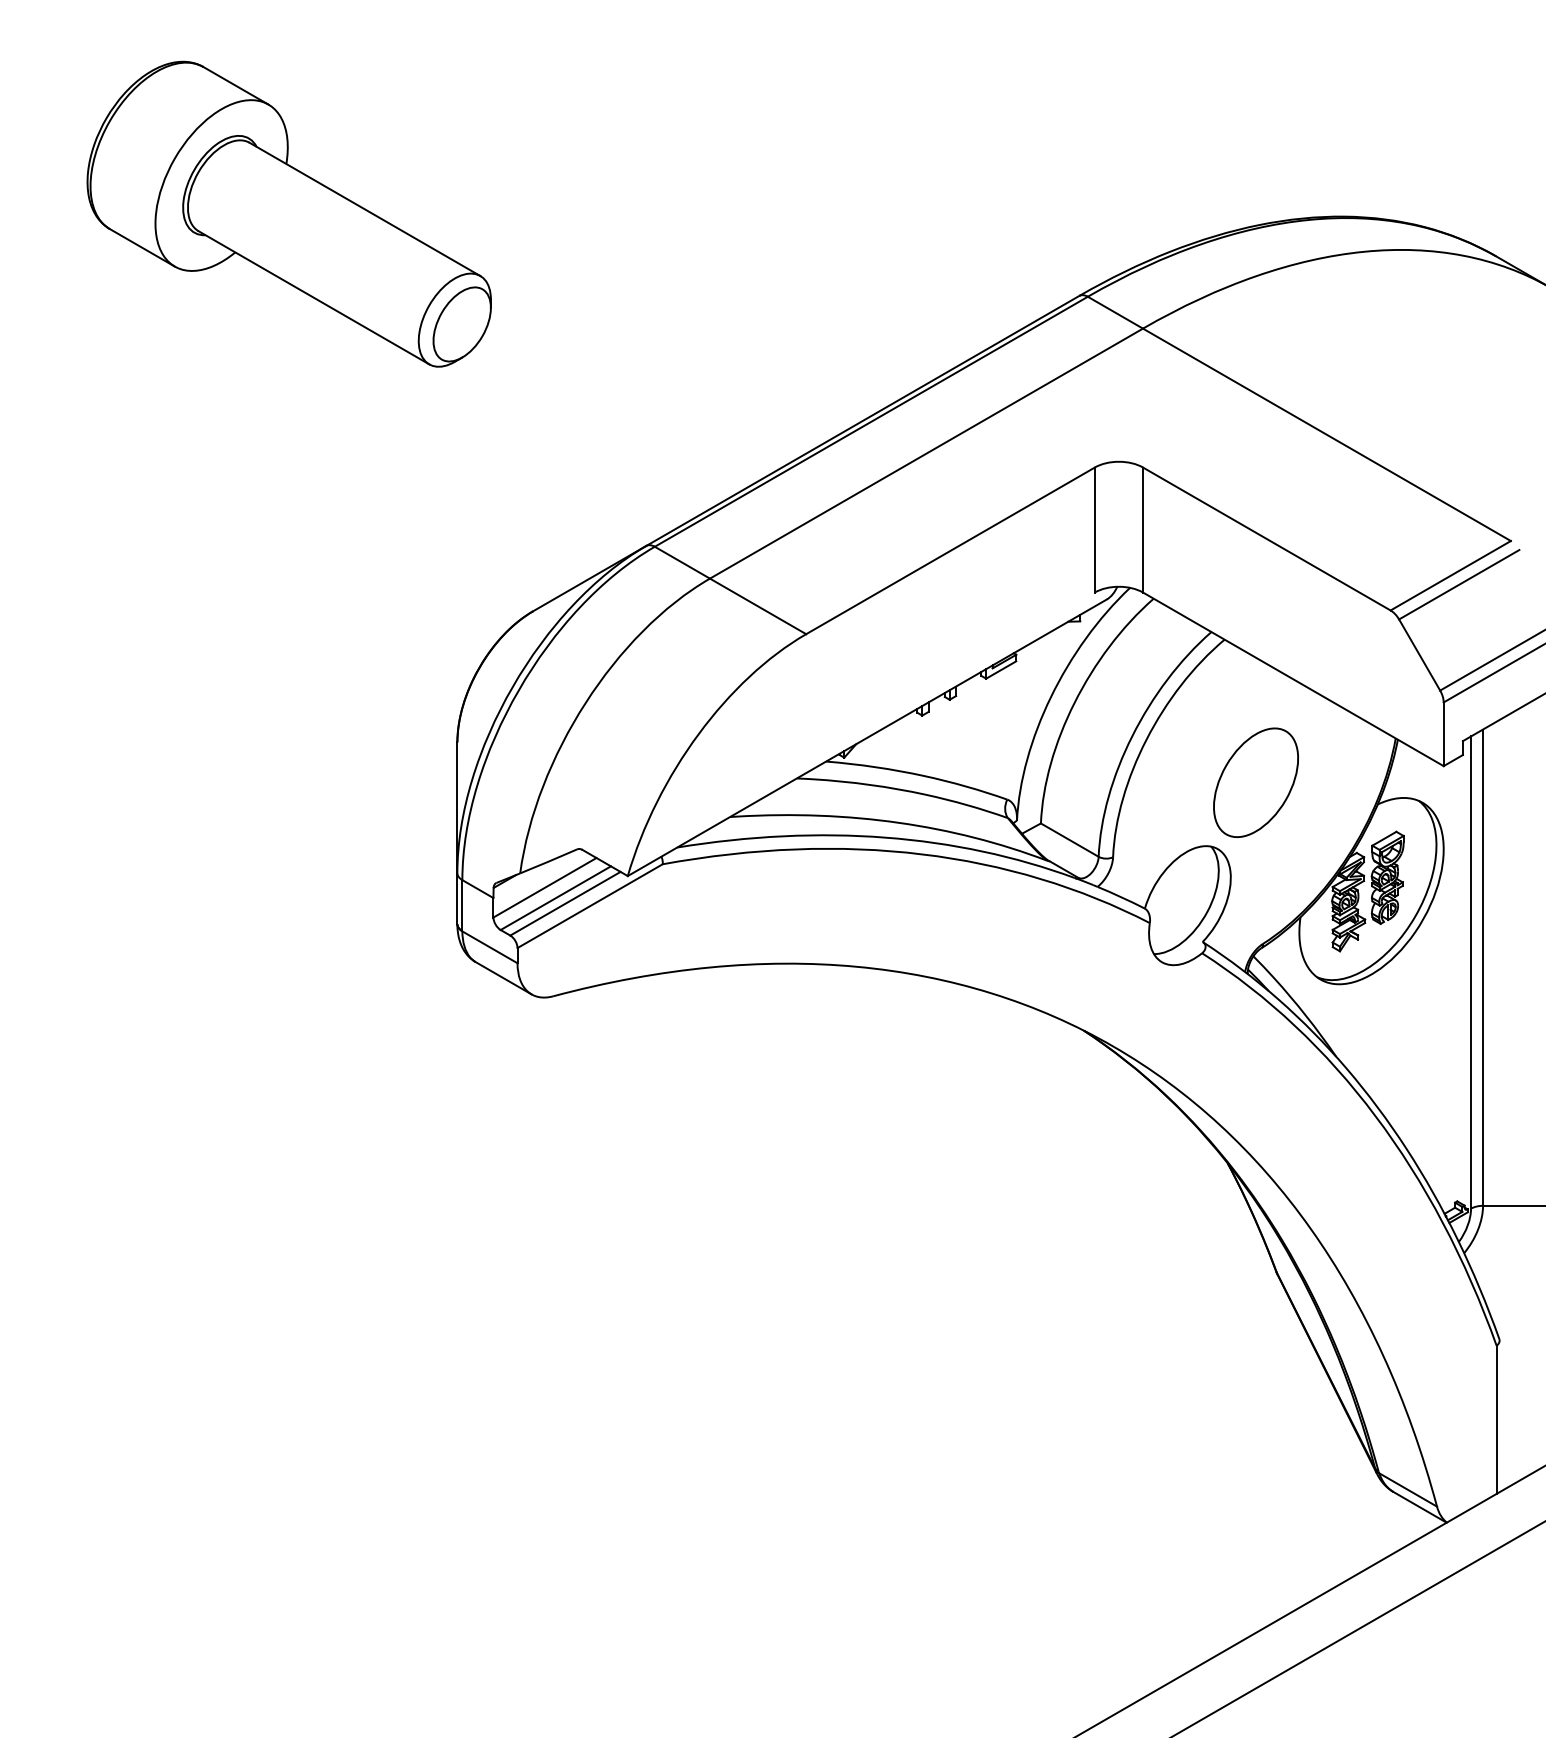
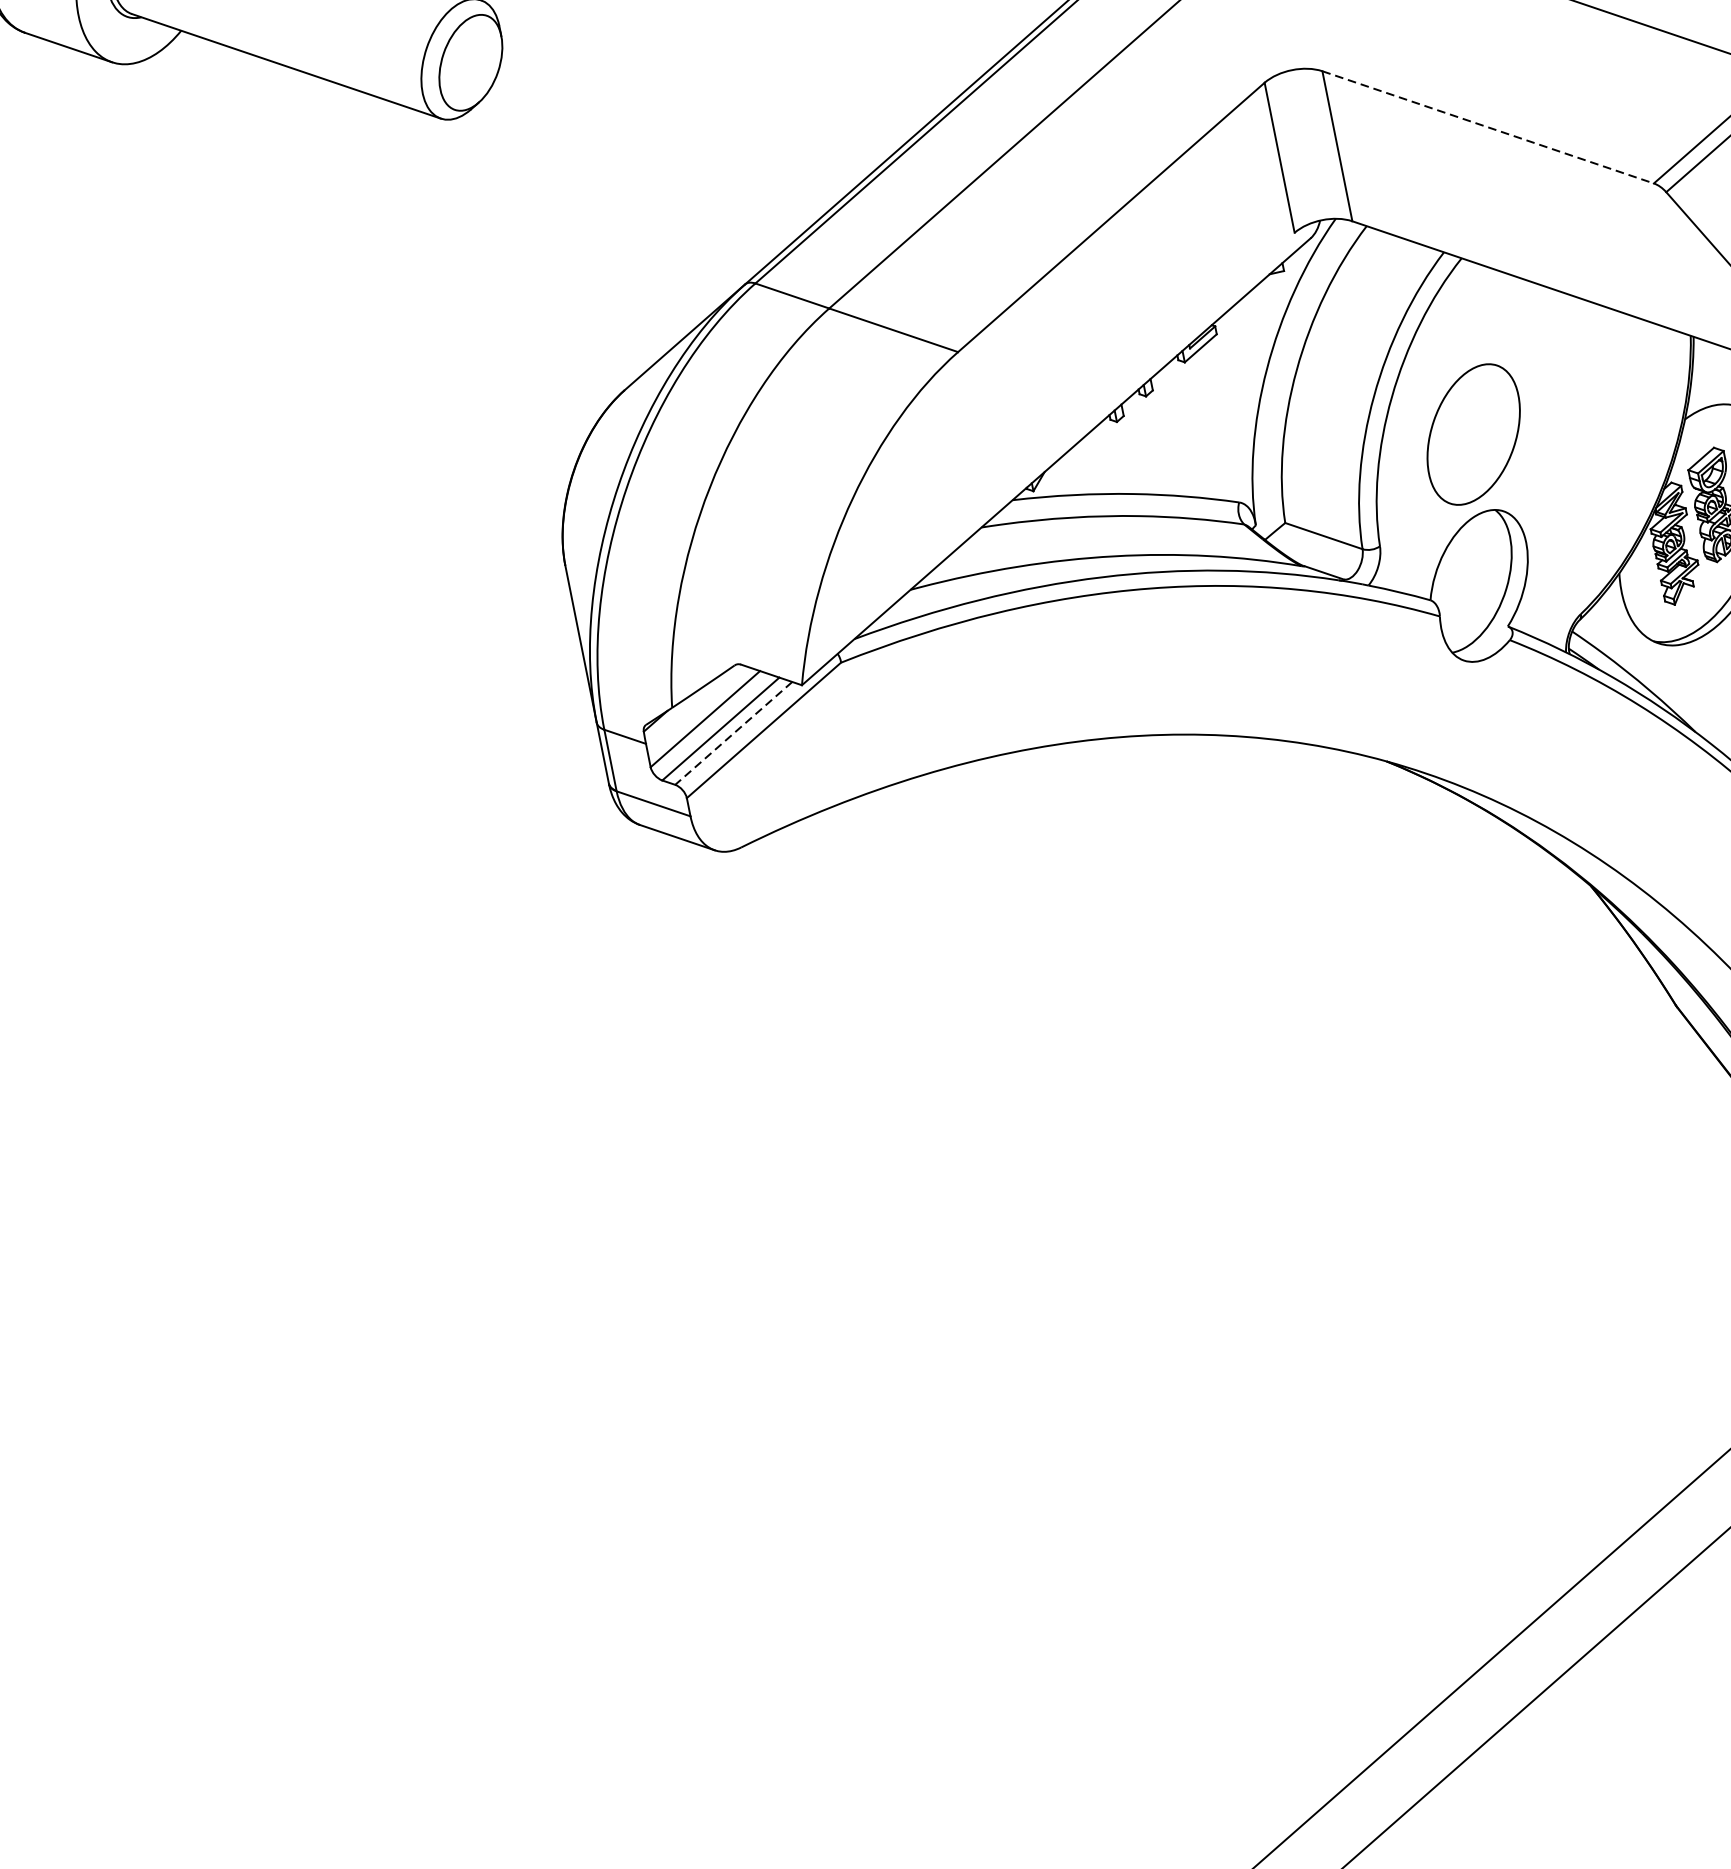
line: (1266, 539) -> (1487, 128), solid -> dashed
part: (1255, 782) -> (1472, 434), moved
line: (565, 903) -> (733, 733), solid -> dashed

